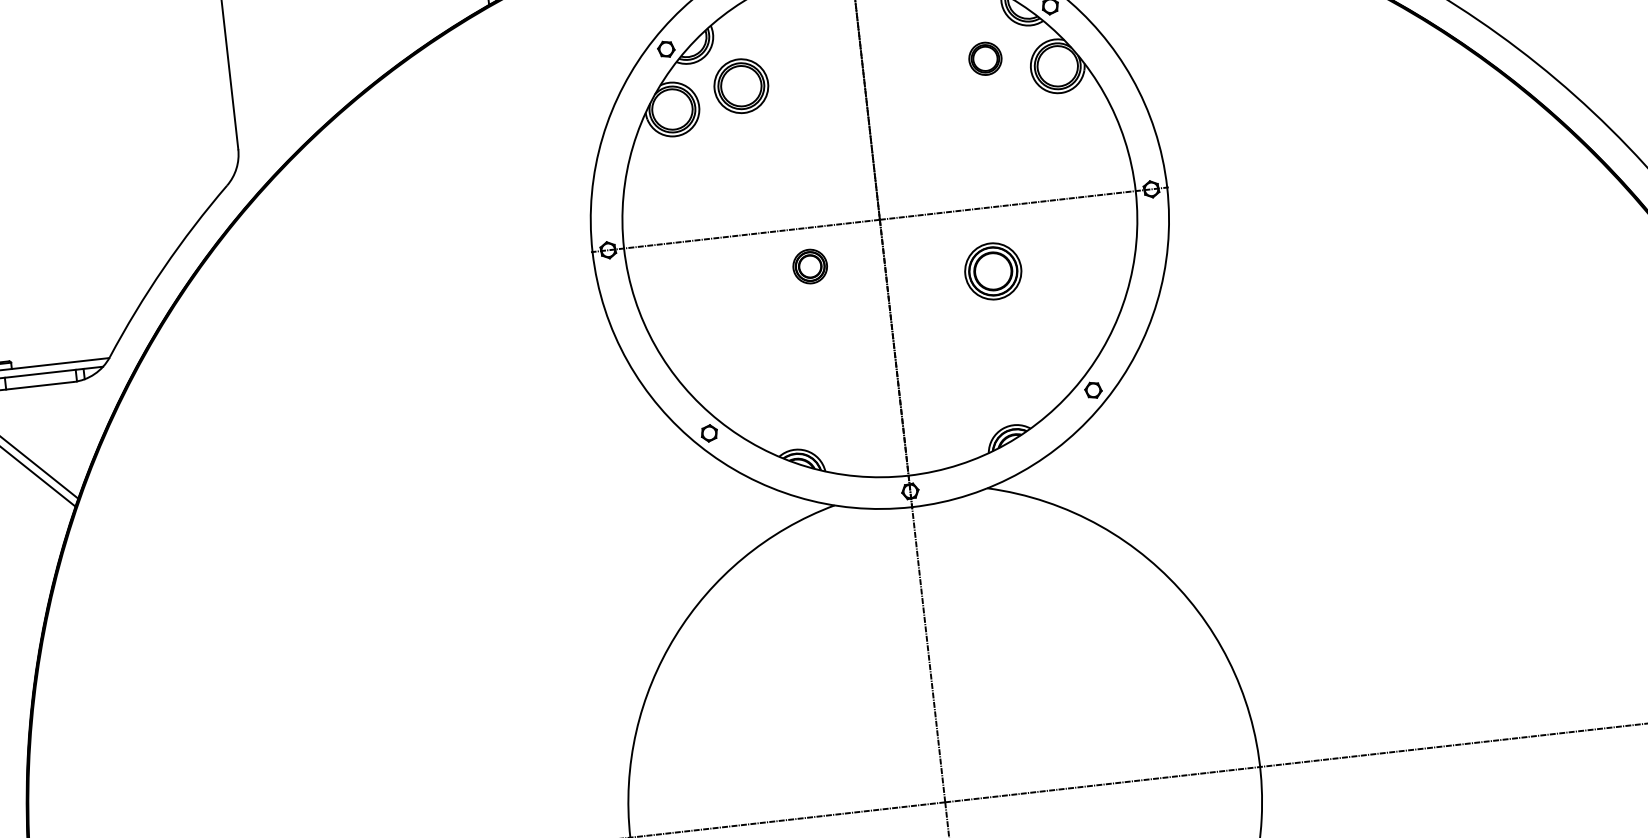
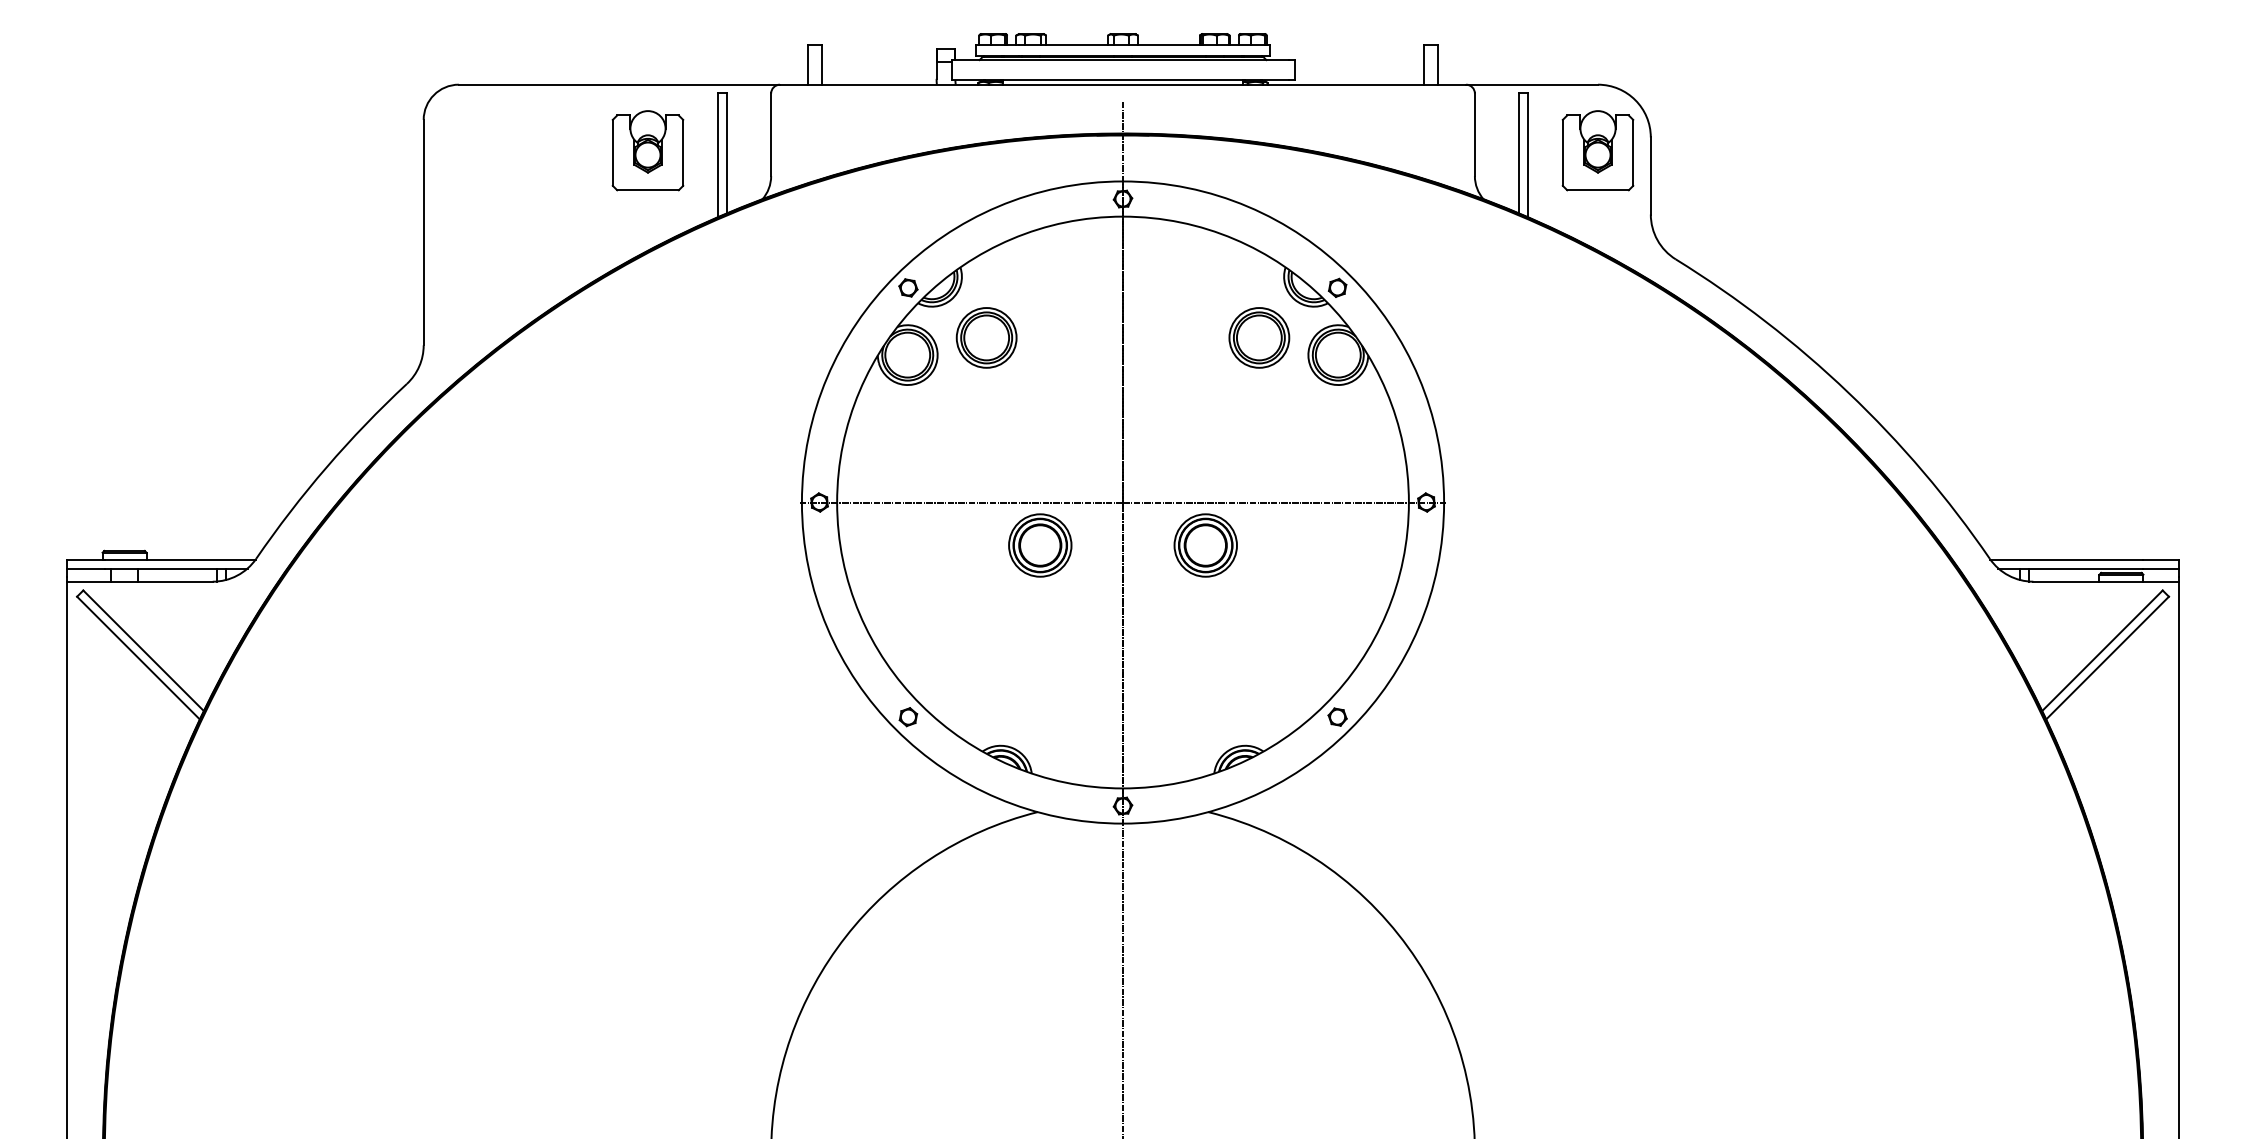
part: (985, 58) -> (1259, 337), size x1.67
part: (810, 266) -> (1040, 545), size x1.67
part: (993, 271) -> (1205, 545), moved

